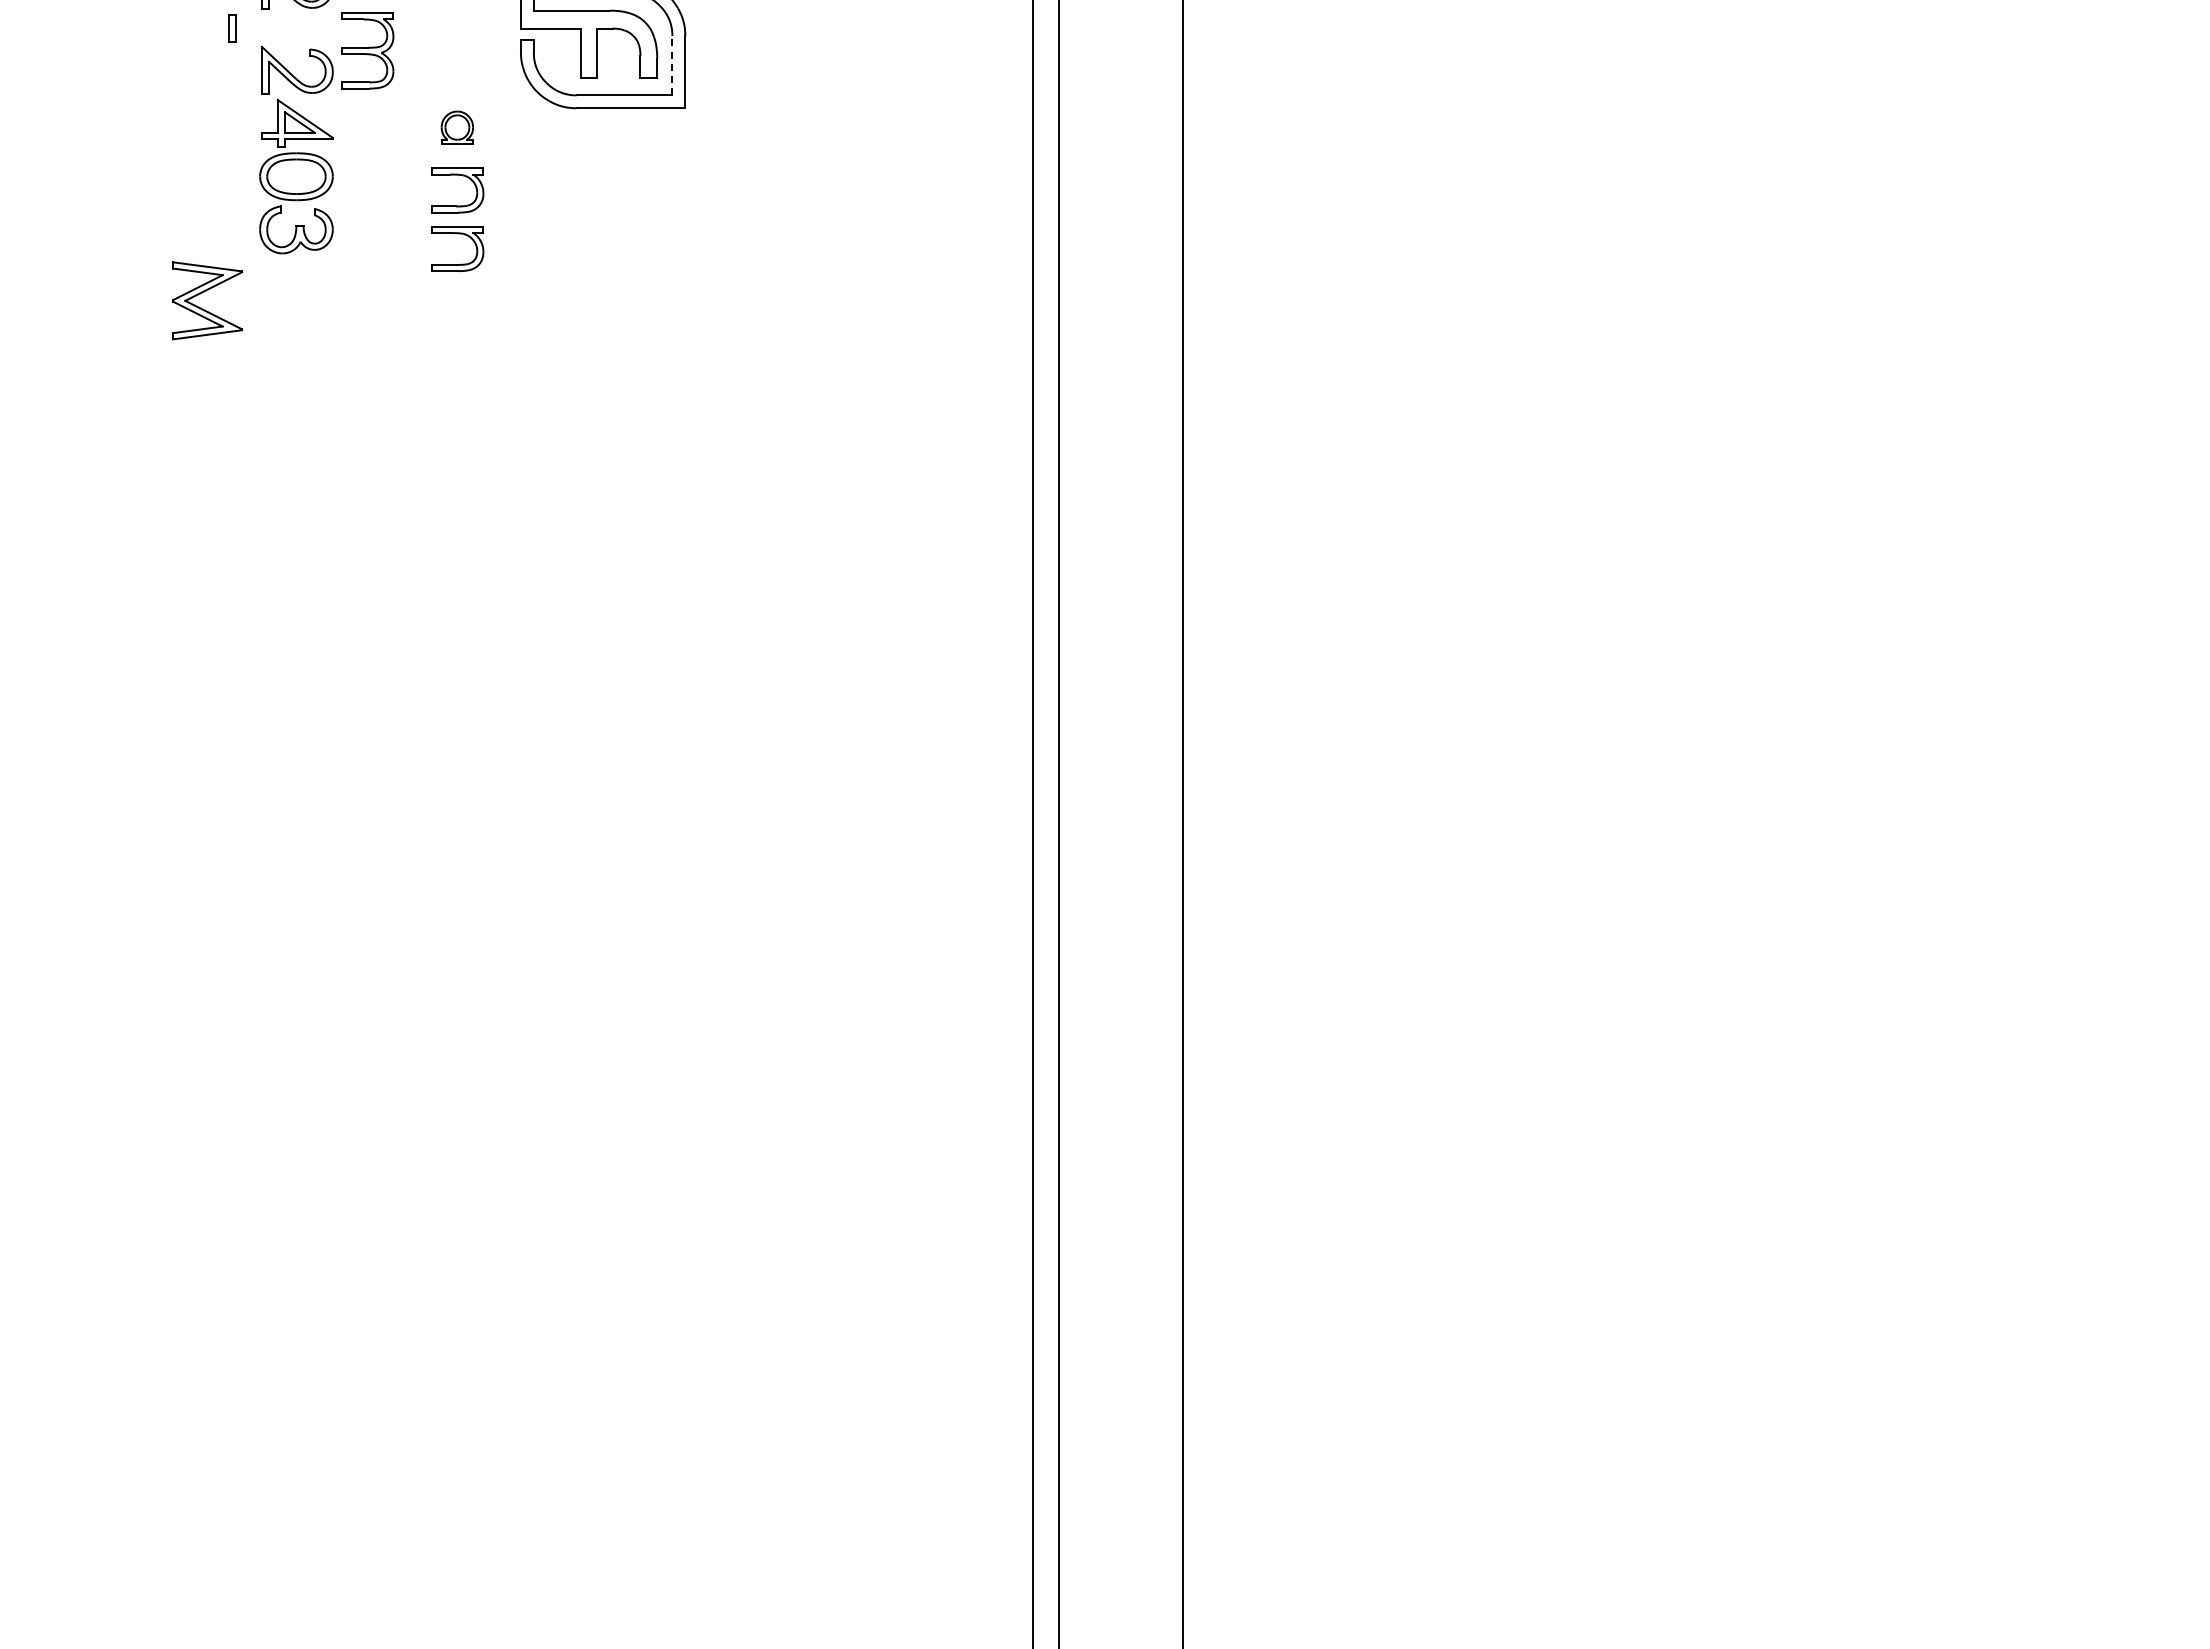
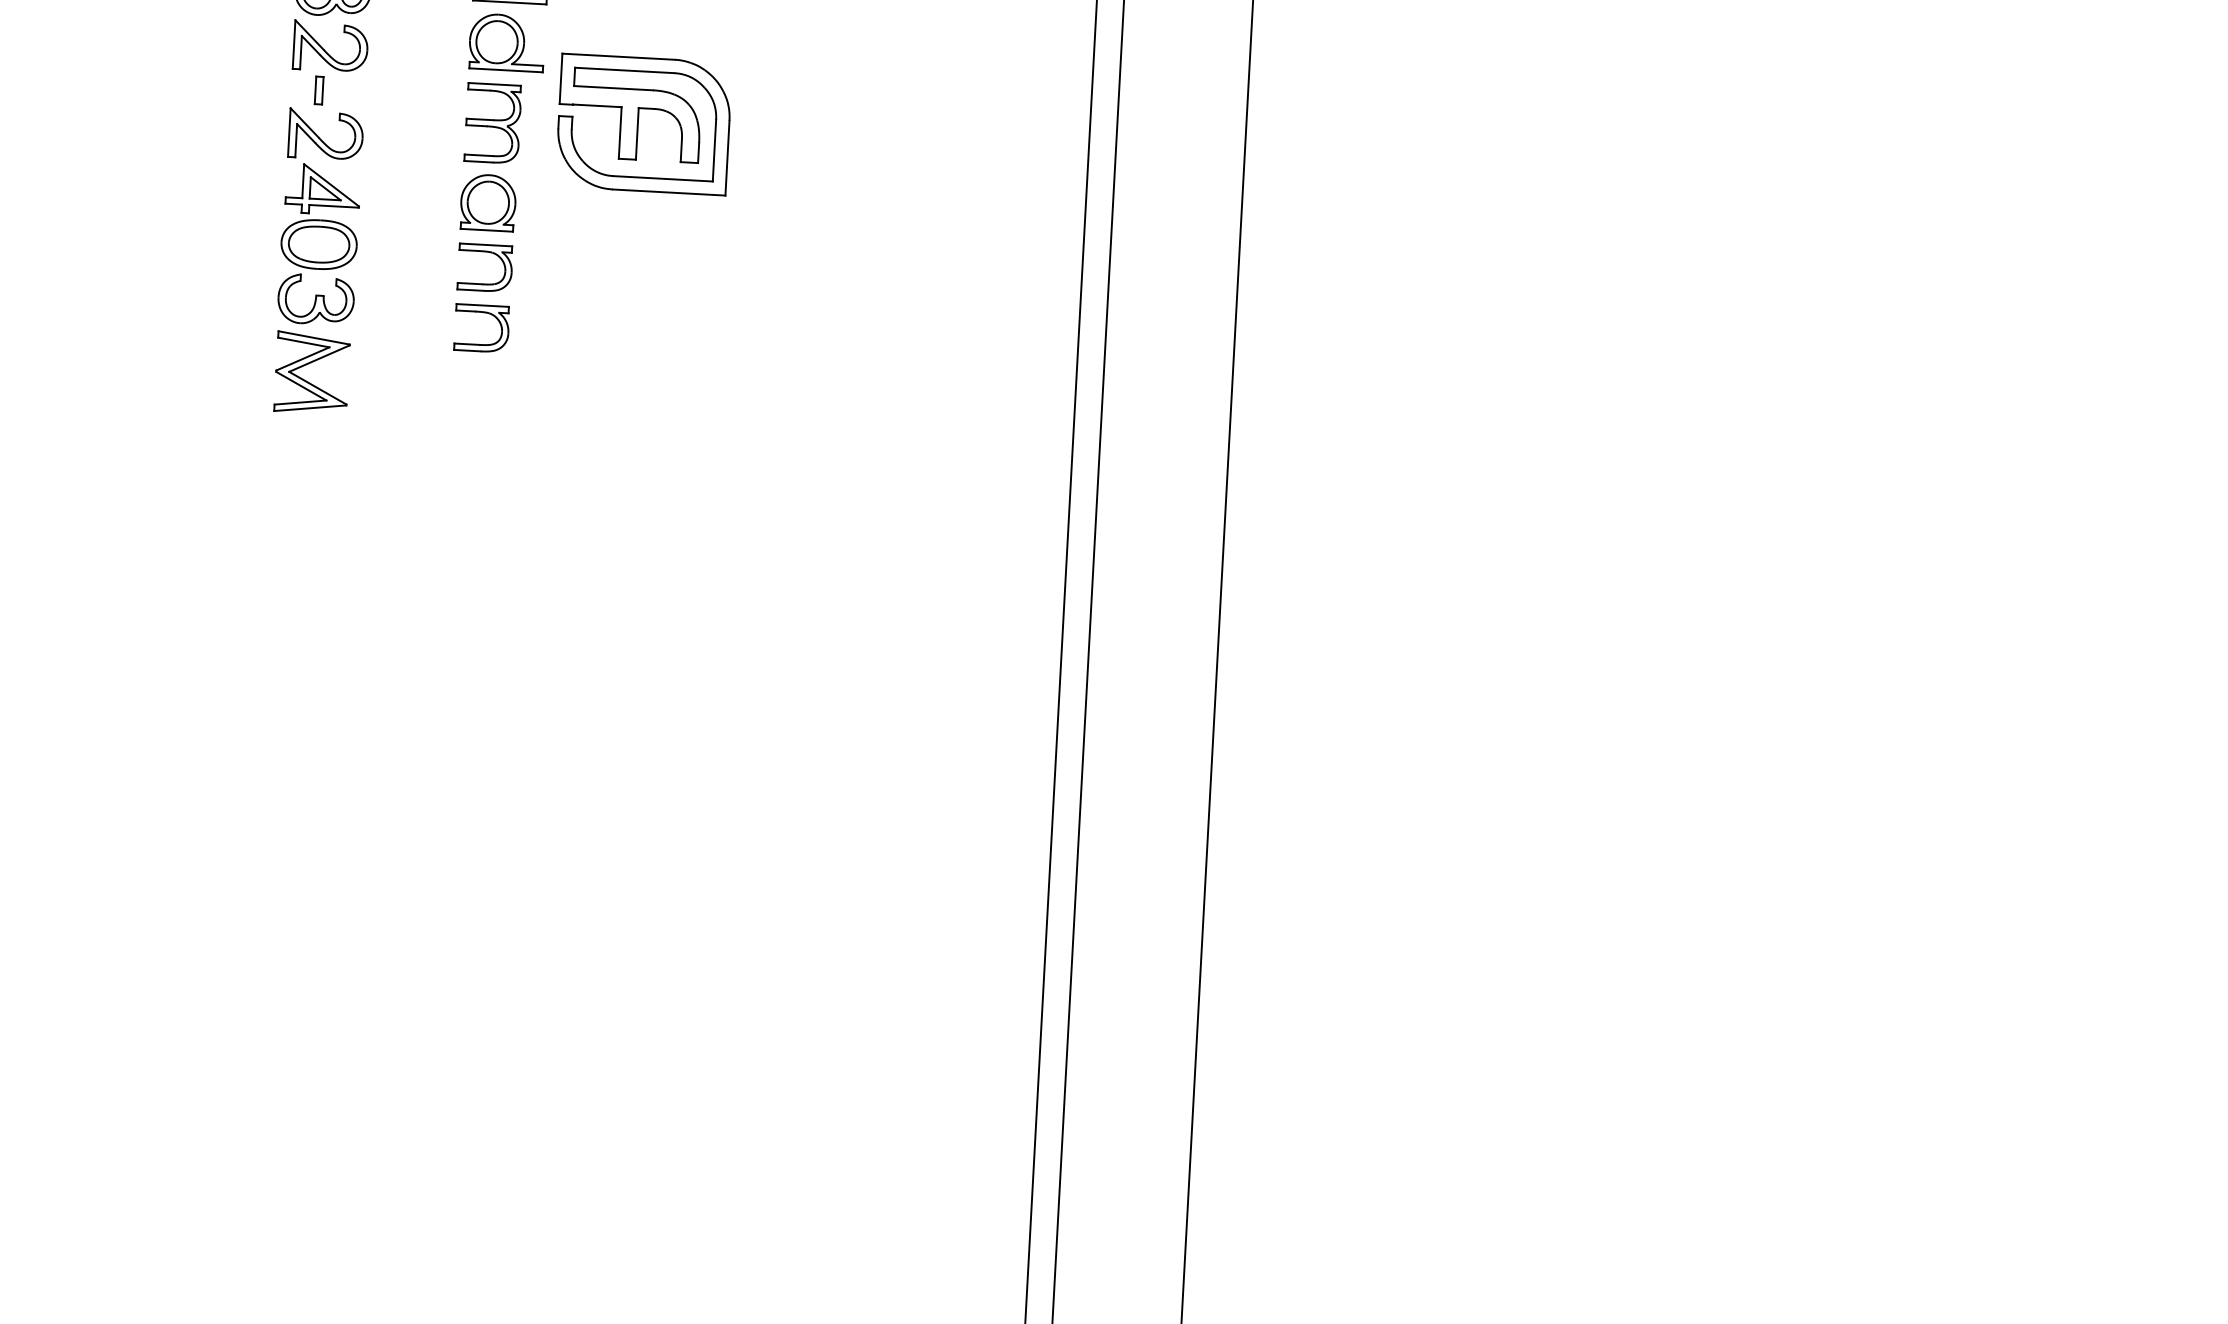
part: (232, 28) -> (319, 90), moved
part: (367, 50) -> (492, 122), moved
line: (672, 65) -> (714, 150), dashed -> solid
part: (457, 127) -> (488, 202), size x1.67
part: (204, 292) -> (309, 364), moved

